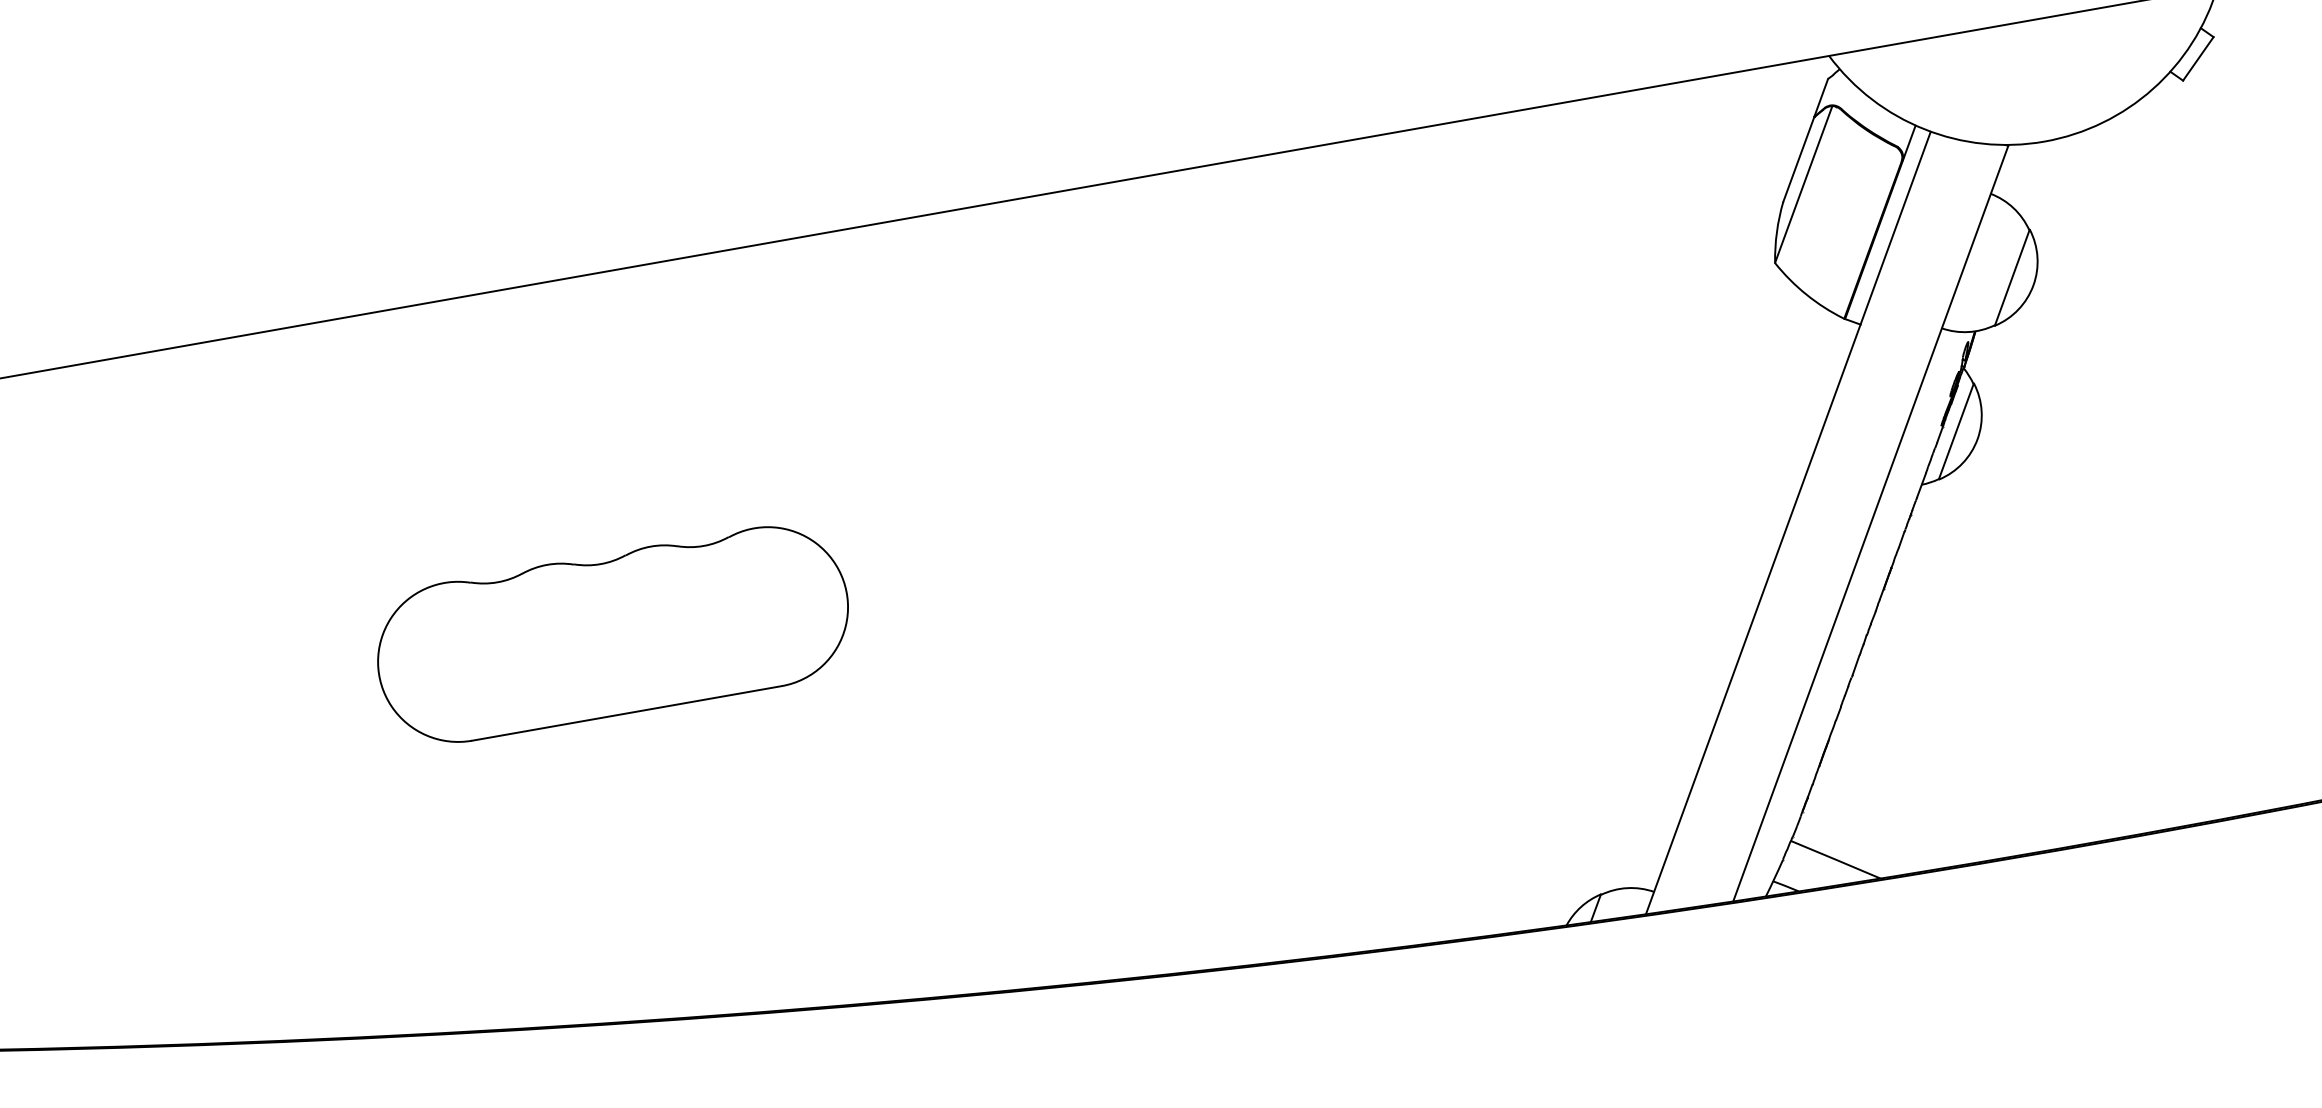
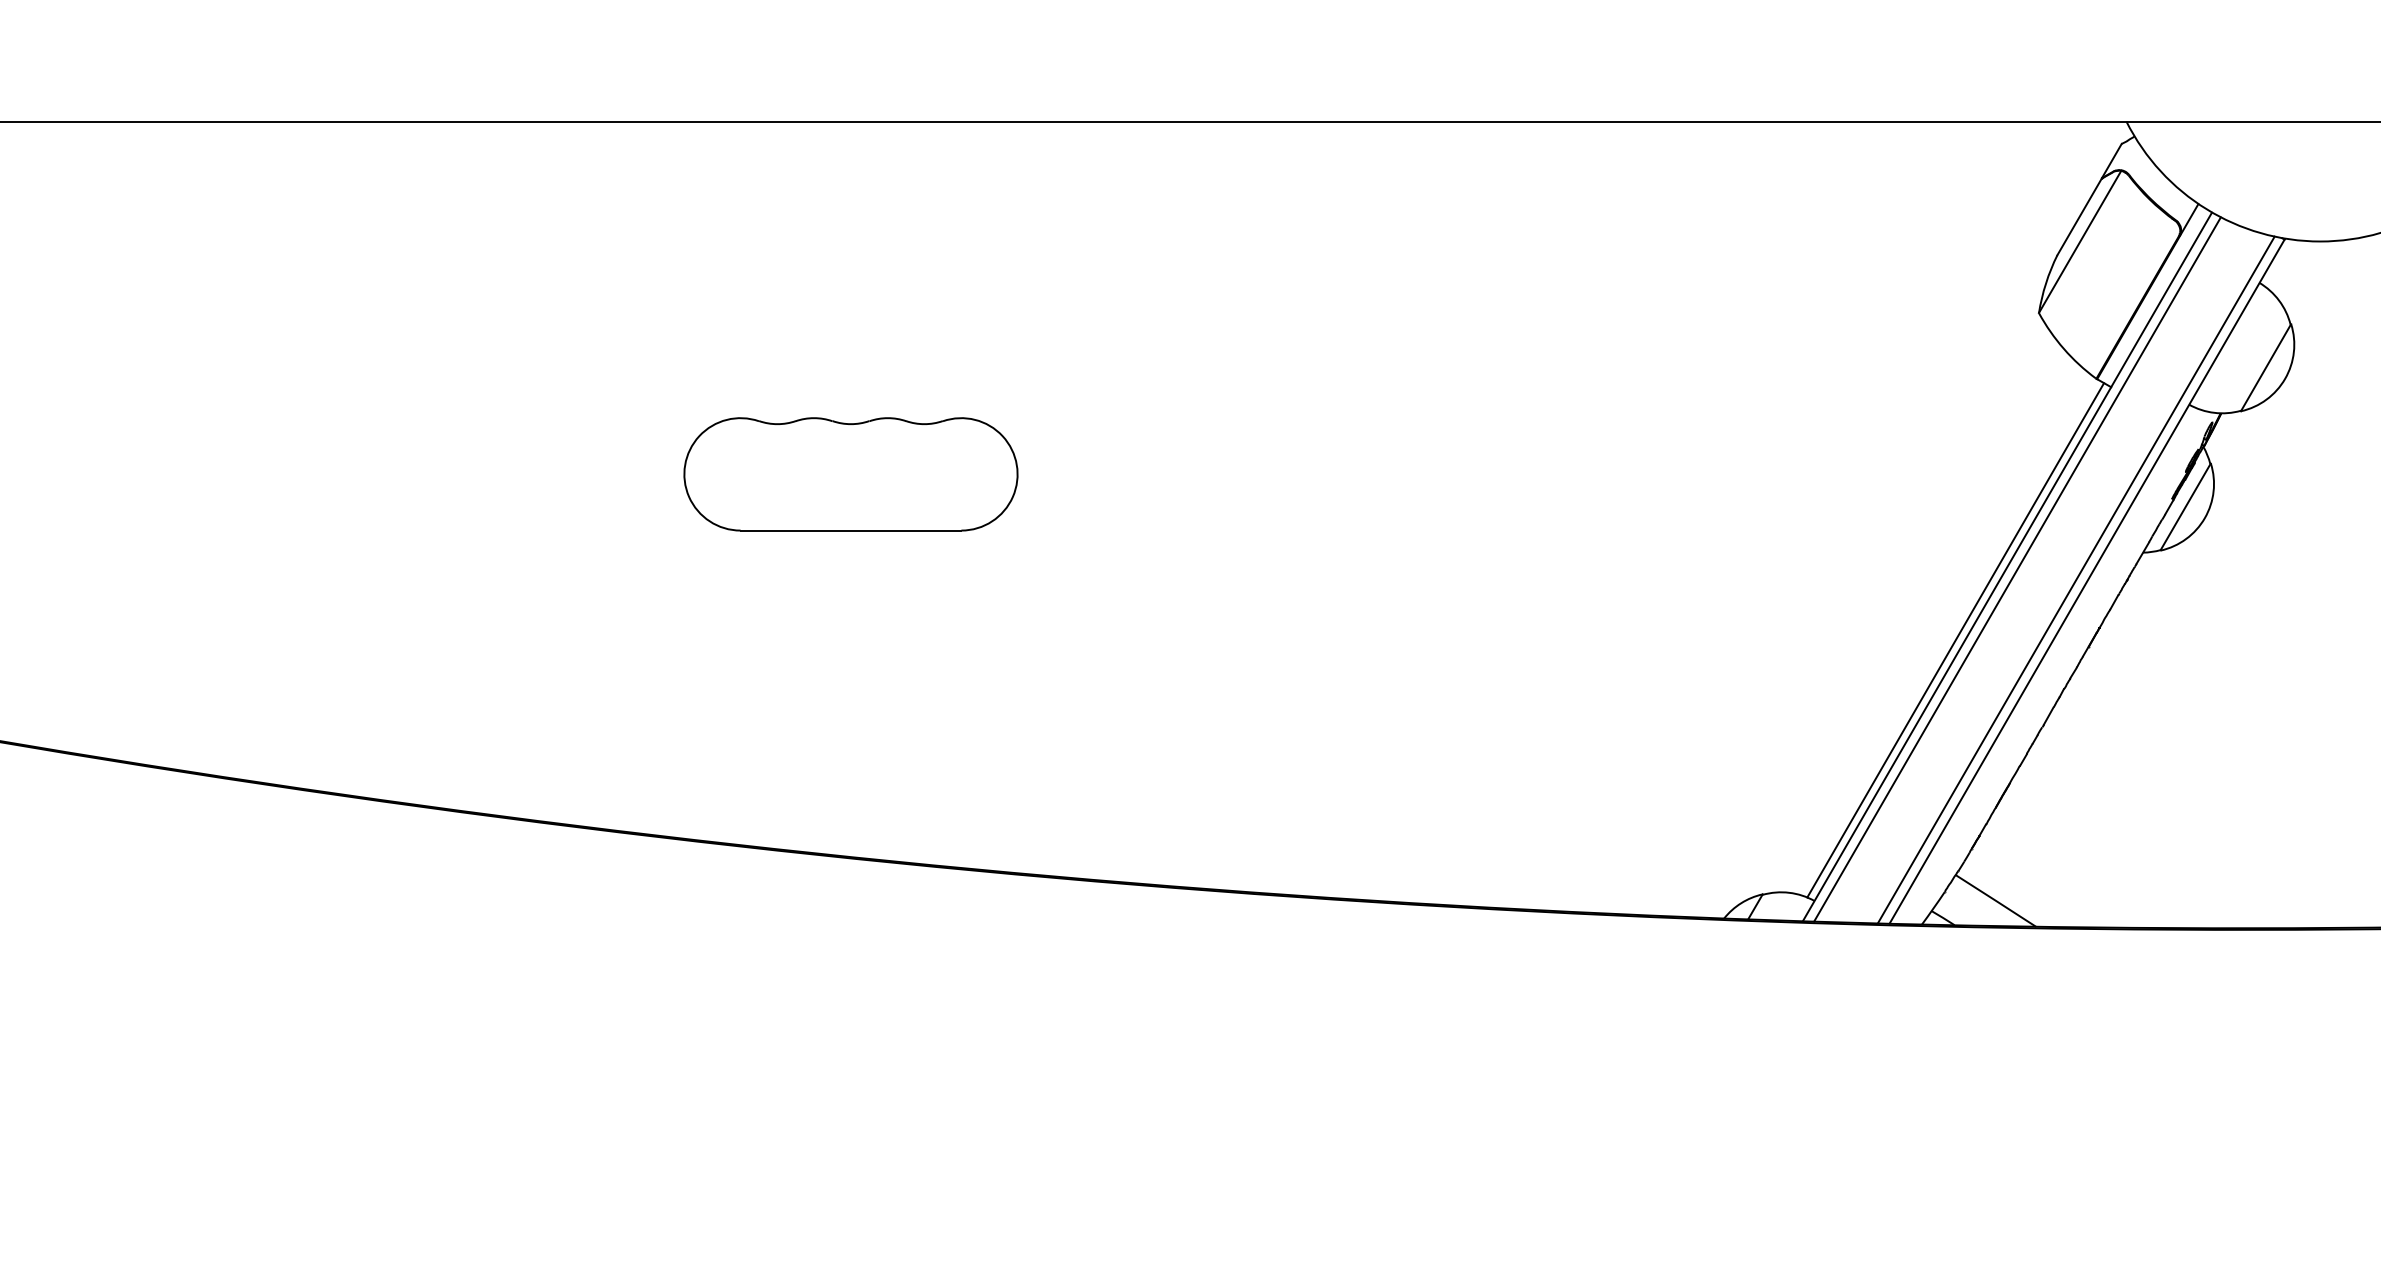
line: (1798, 523) -> (2017, 569), added
line: (1858, 523) -> (2075, 579), added
line: (1749, 605) -> (1955, 640), added
part: (612, 634) -> (850, 474), size x0.71

